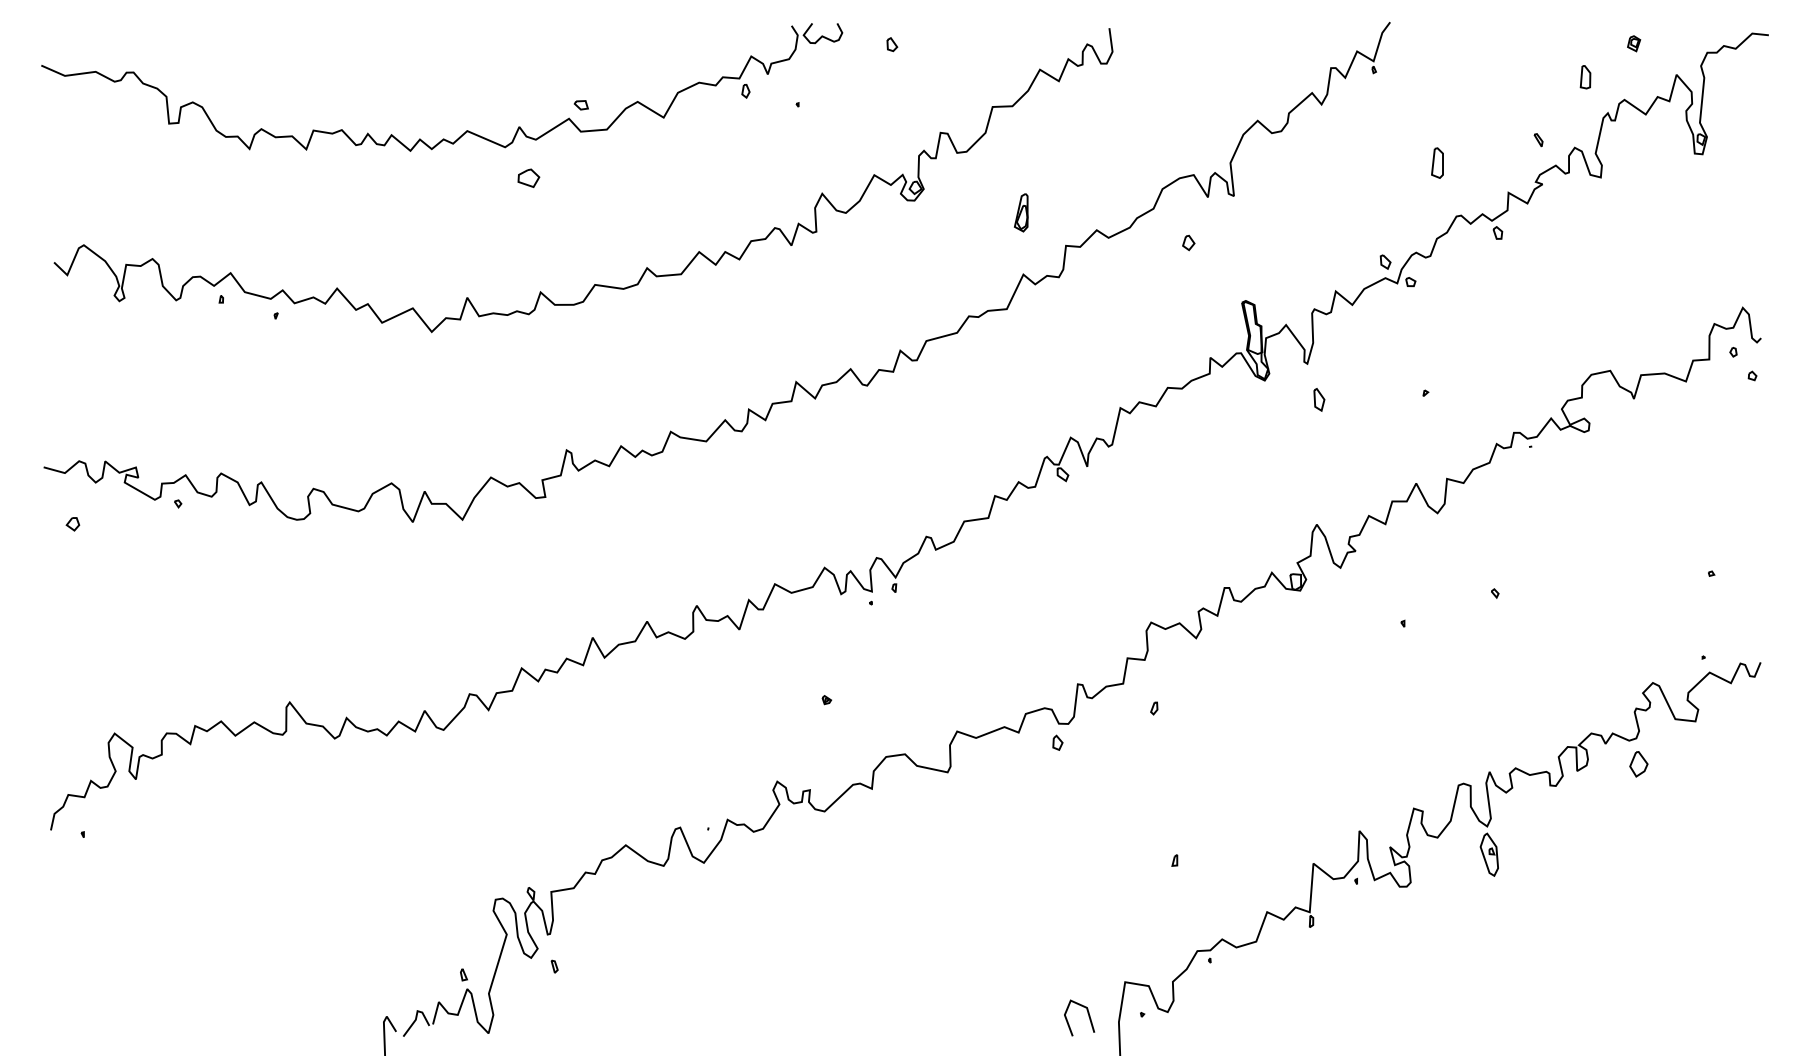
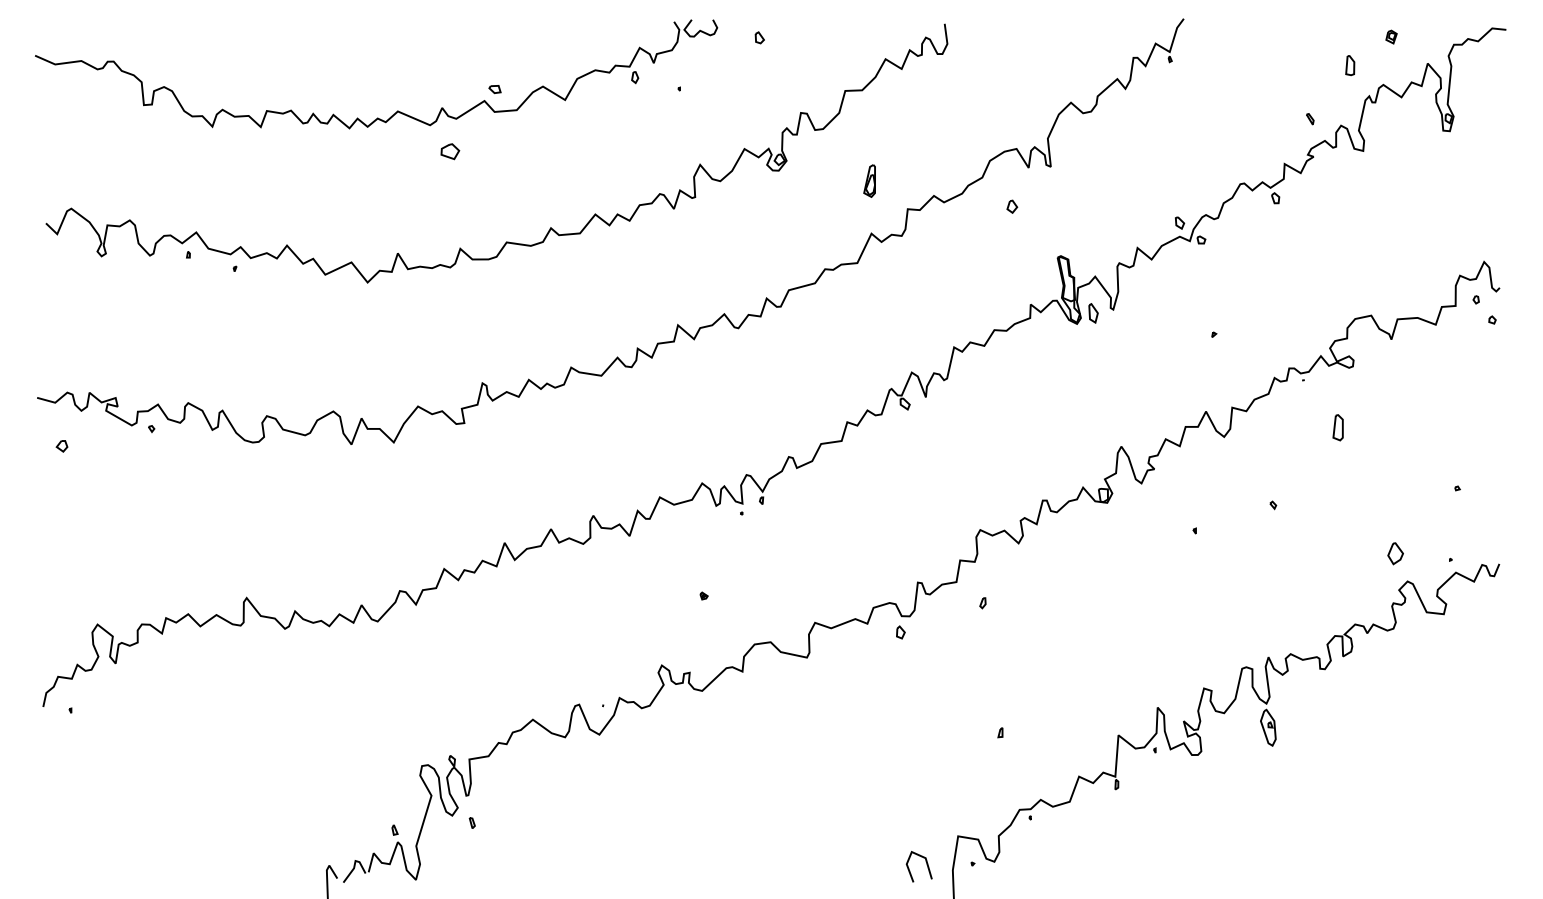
part: (1436, 162) -> (1337, 427), moved
part: (1319, 400) -> (1093, 313), moved
part: (1638, 764) -> (1395, 553), moved

